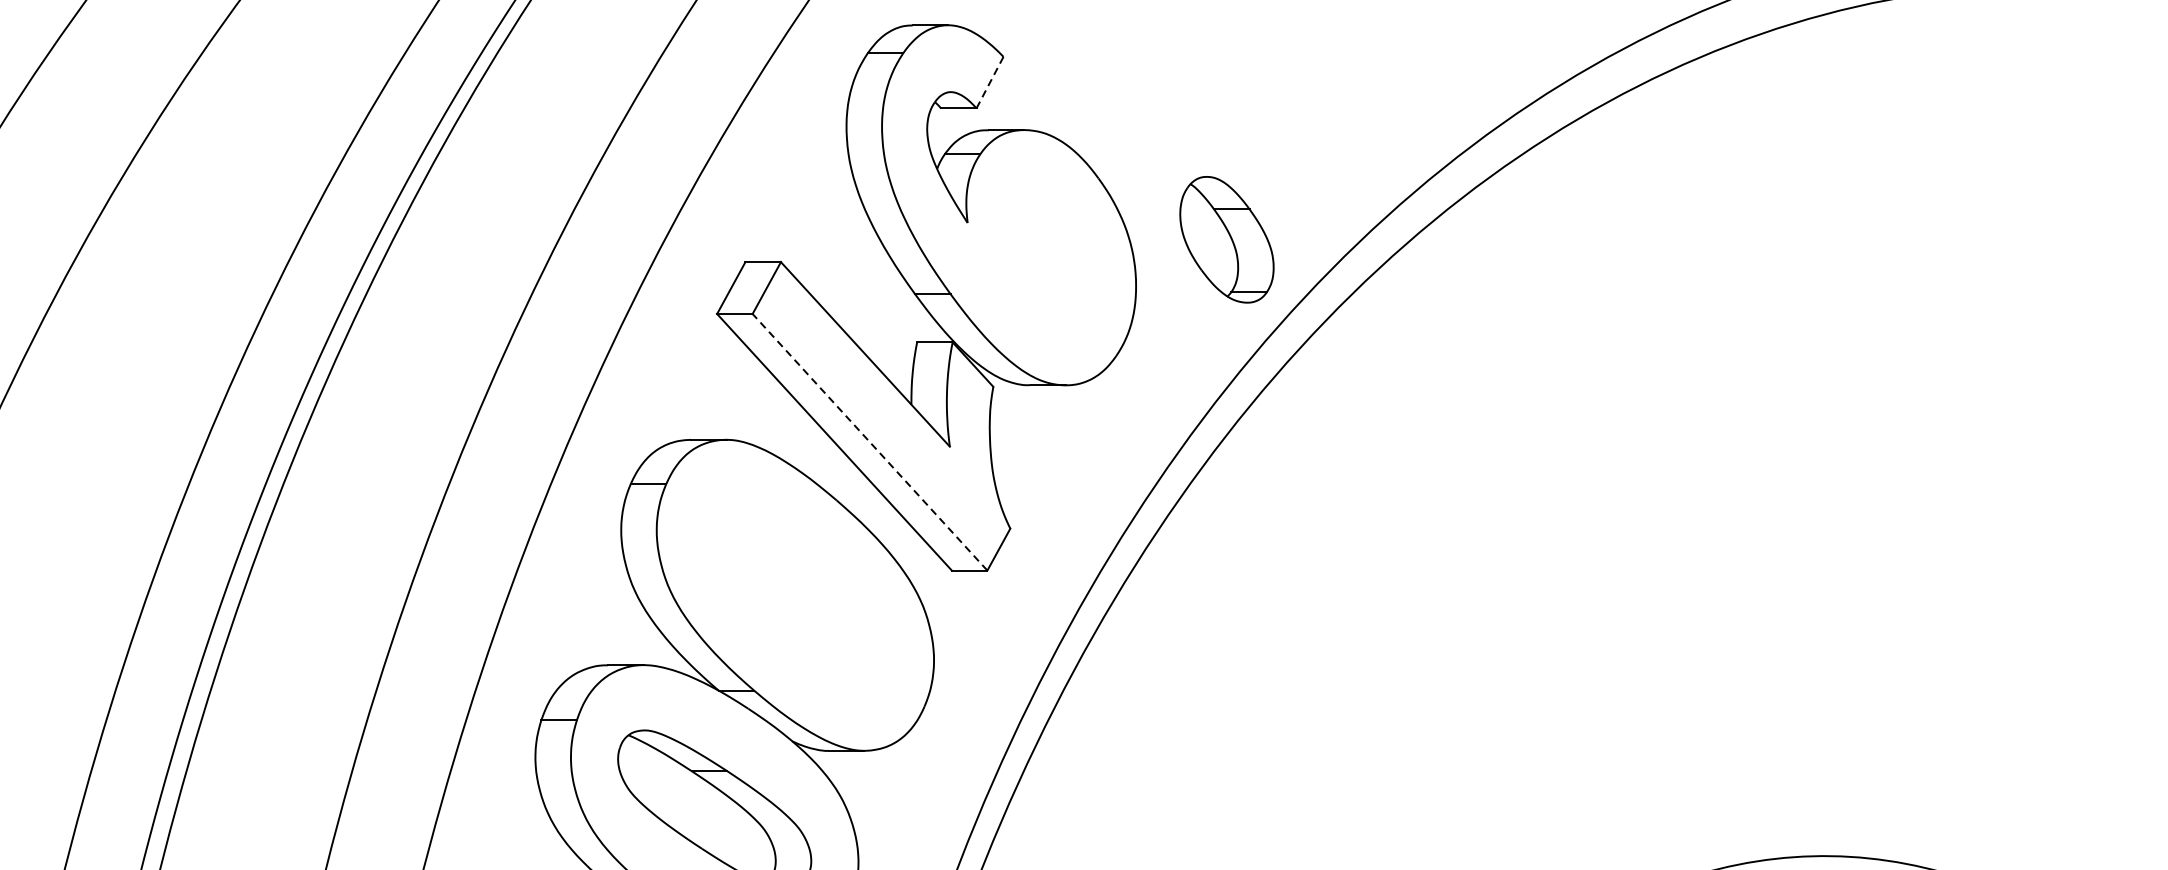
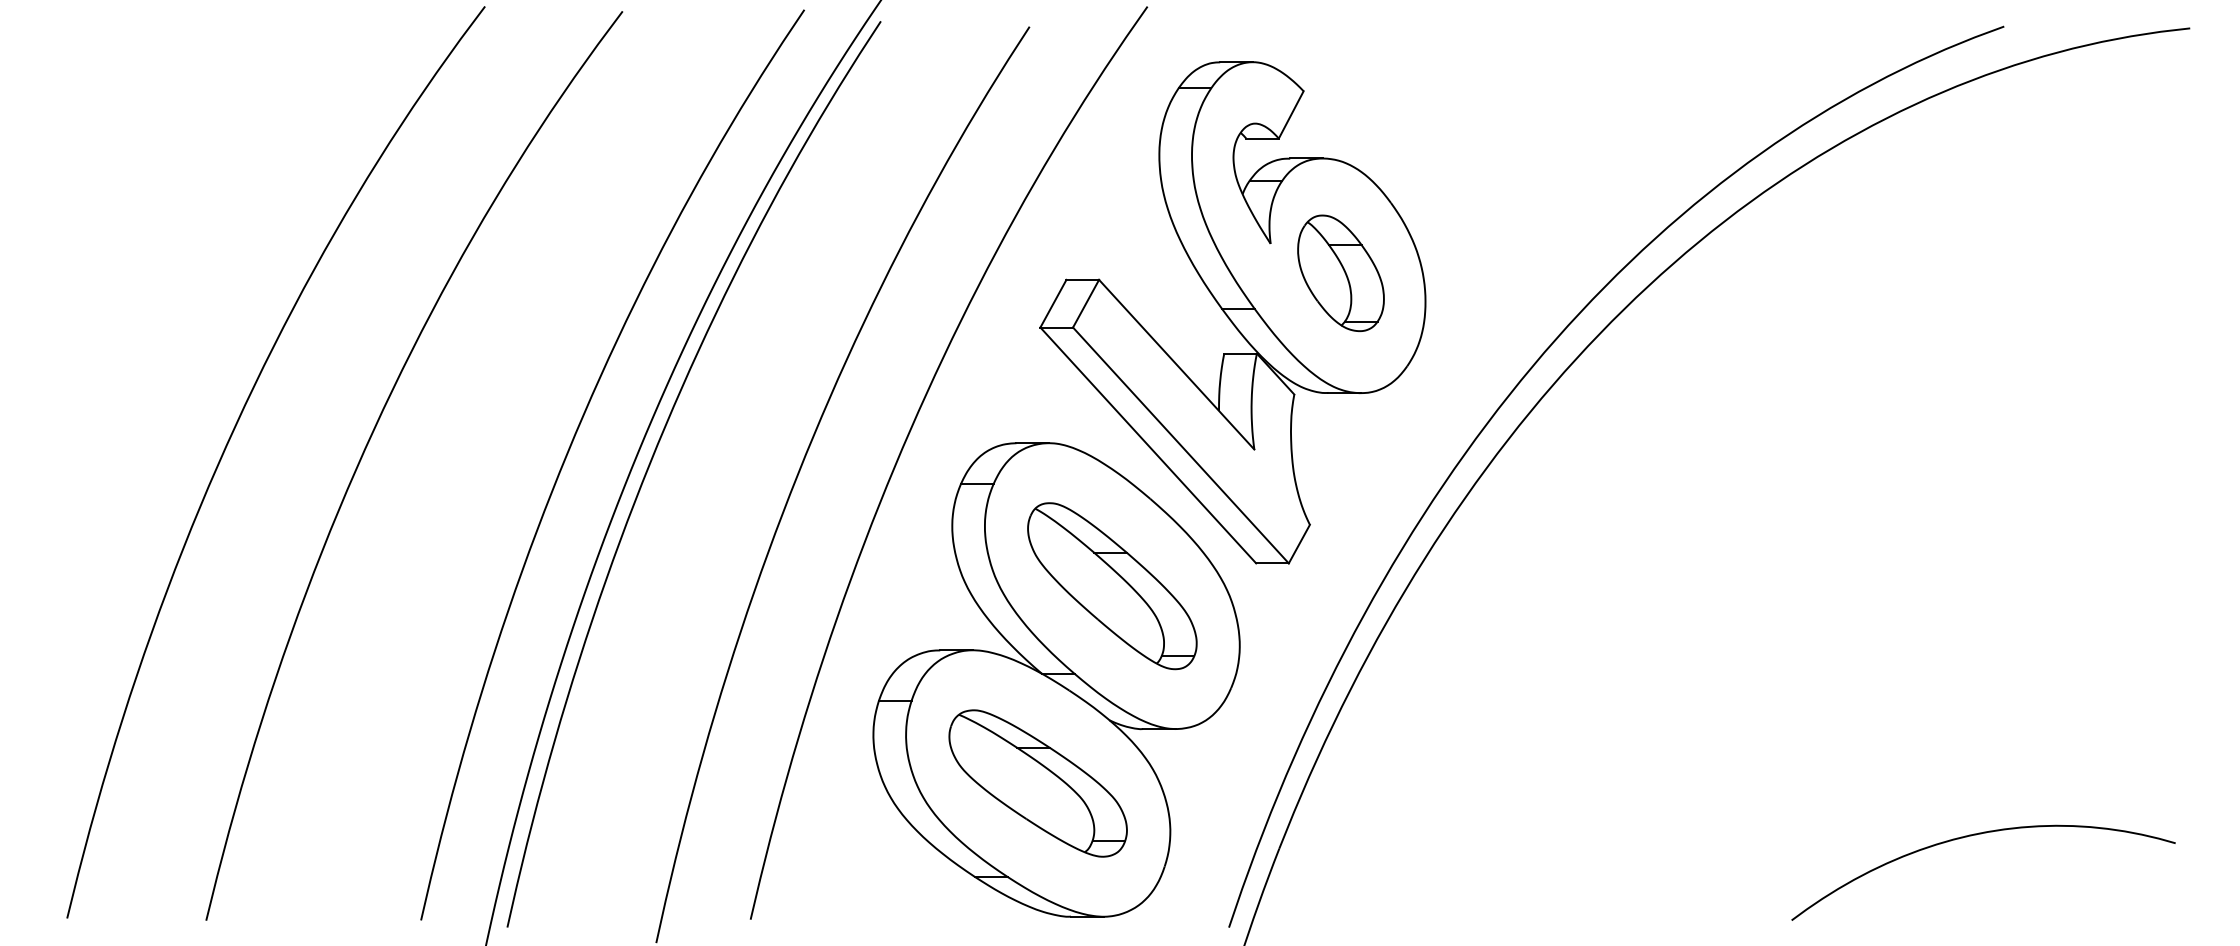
line: (990, 82) -> (1291, 114), dashed -> solid
part: (1226, 239) -> (1340, 273), moved
line: (869, 442) -> (1180, 445), dashed -> solid
part: (795, 595) -> (1112, 586), added

